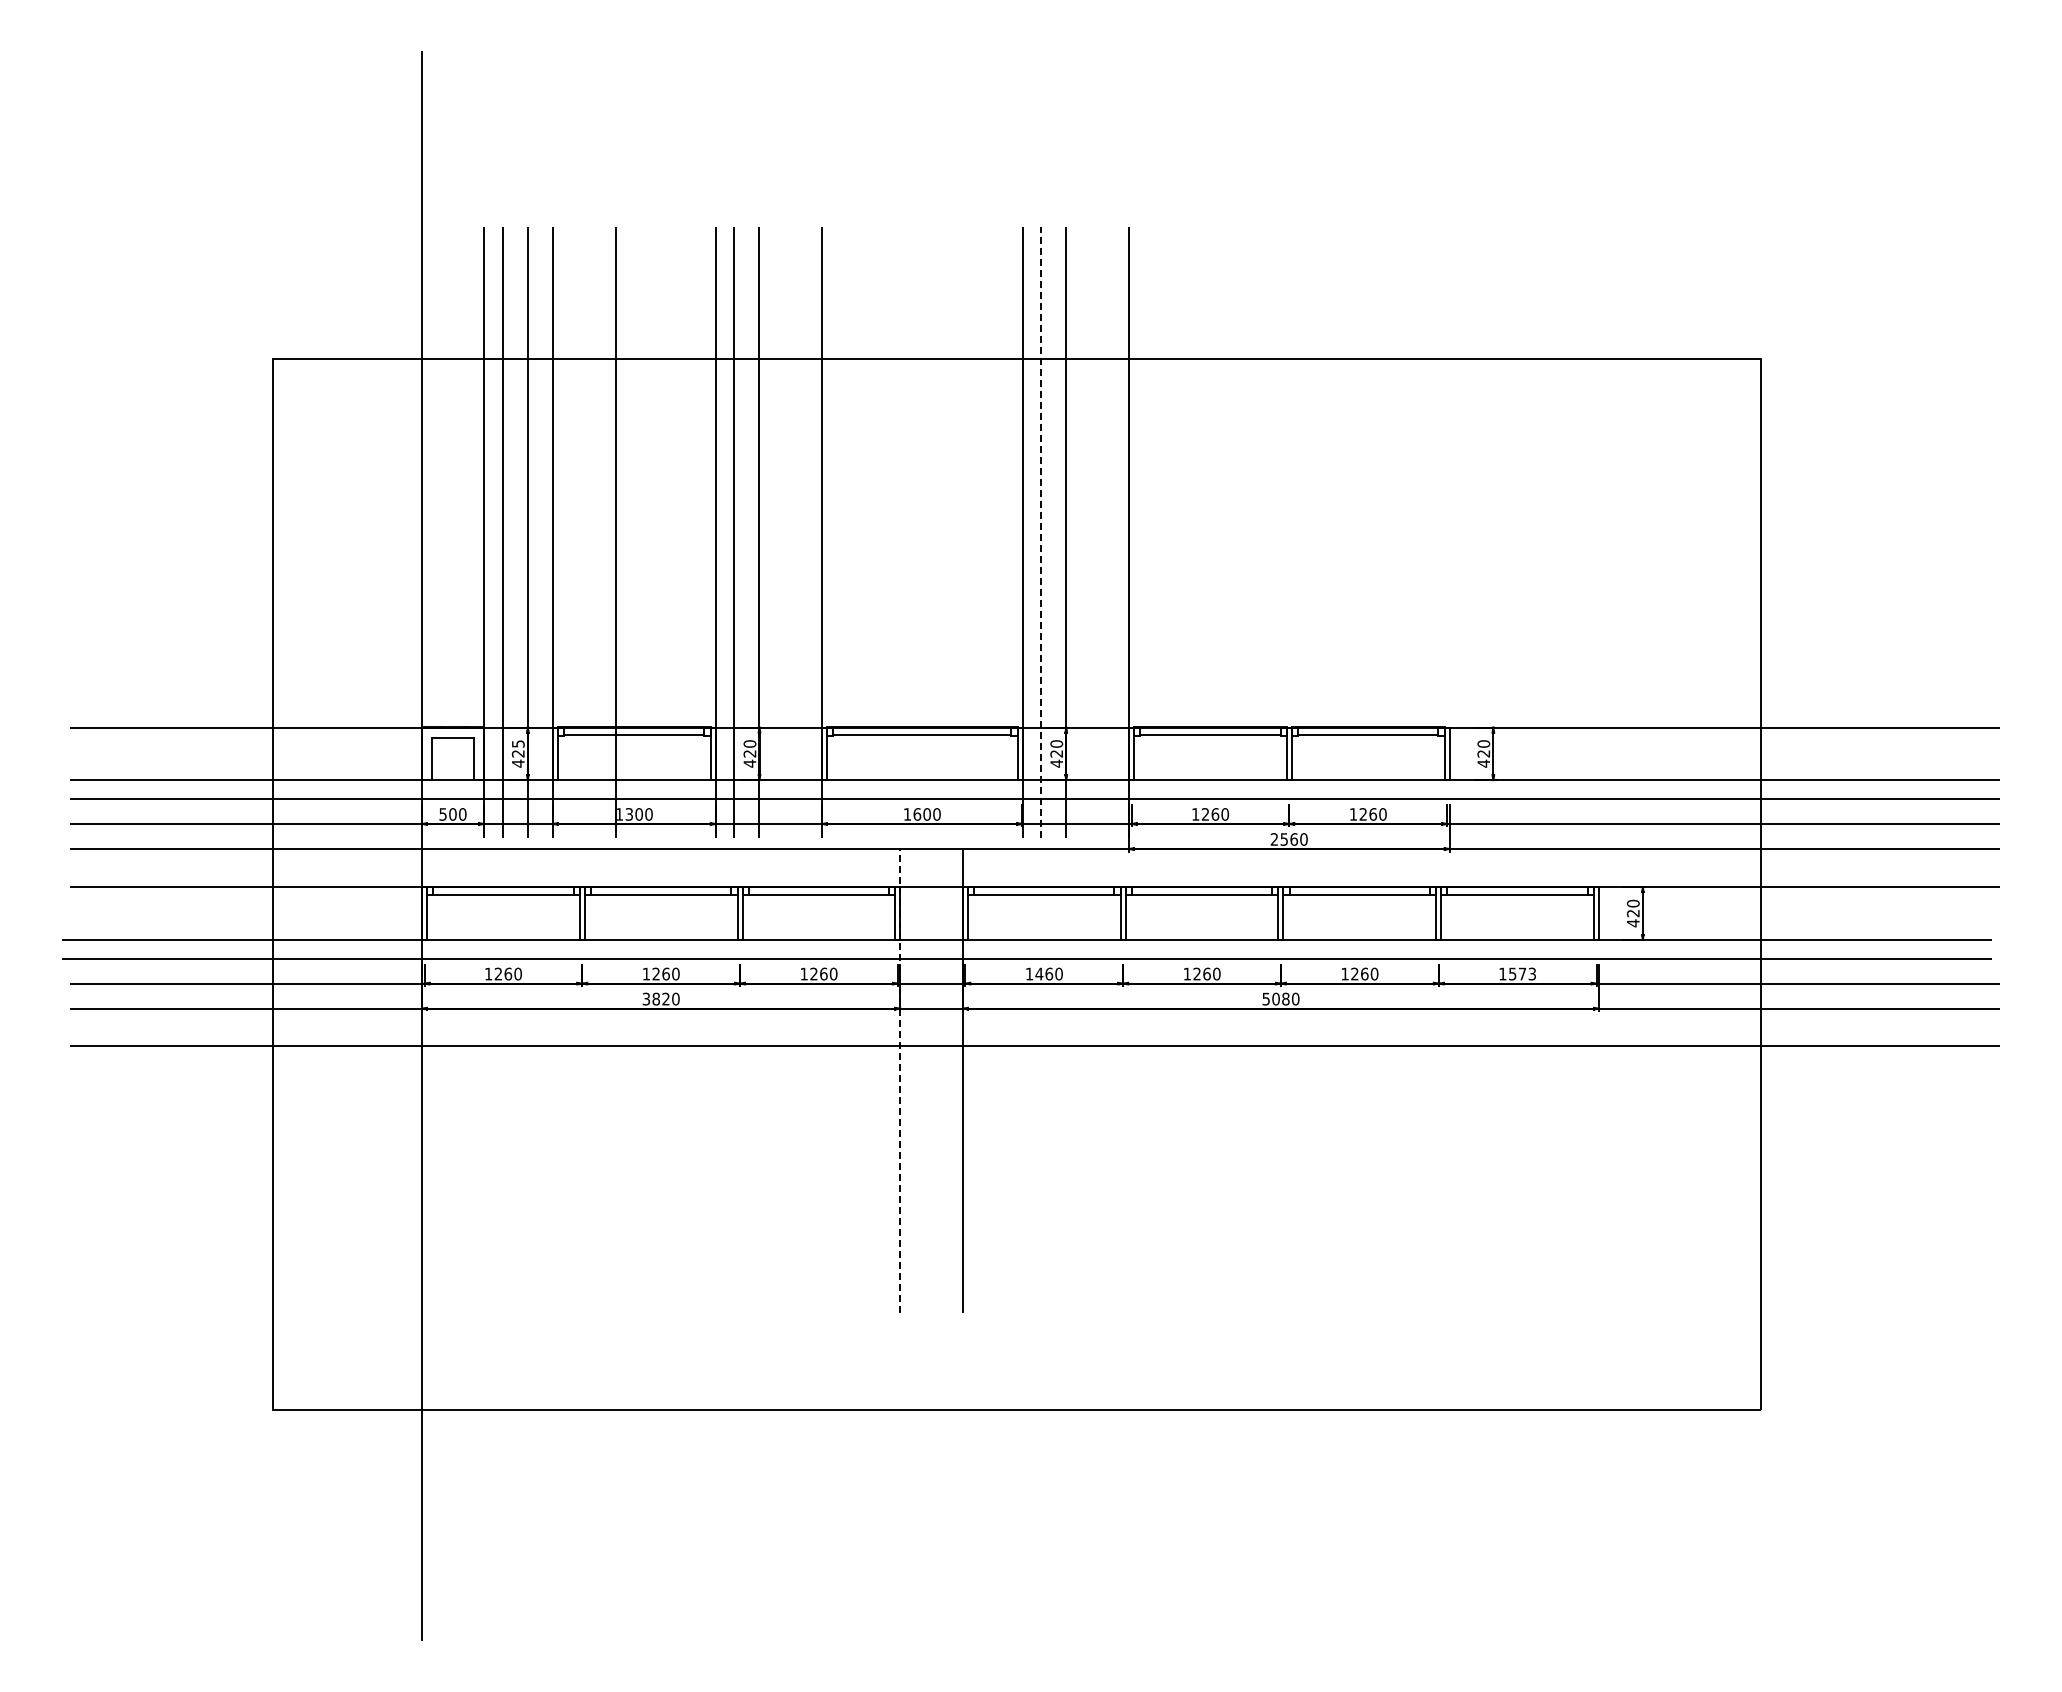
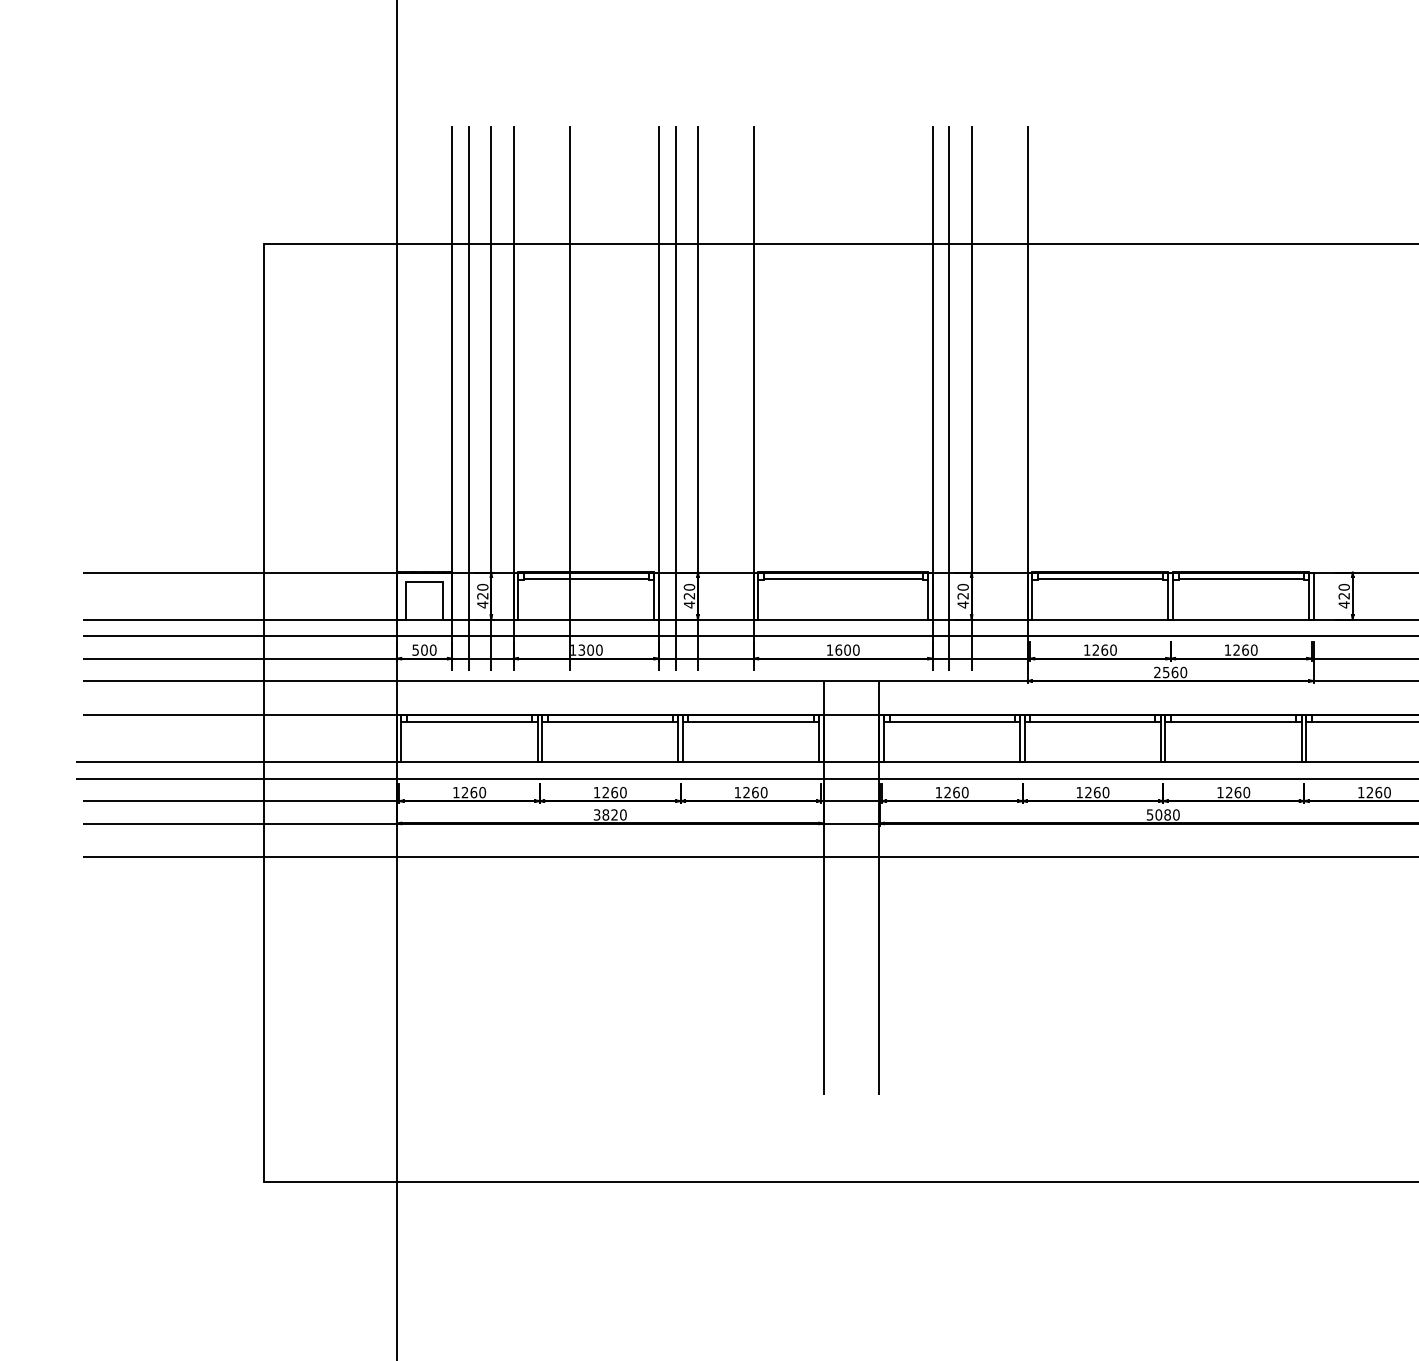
line: (1041, 532) -> (949, 398), dashed -> solid
text: (518, 743) -> (482, 586), 425 -> 420
text: (1039, 973) -> (947, 792), 1460 -> 1260
text: (1522, 973) -> (1378, 792), 1573 -> 1260
line: (900, 1080) -> (823, 887), dashed -> solid

